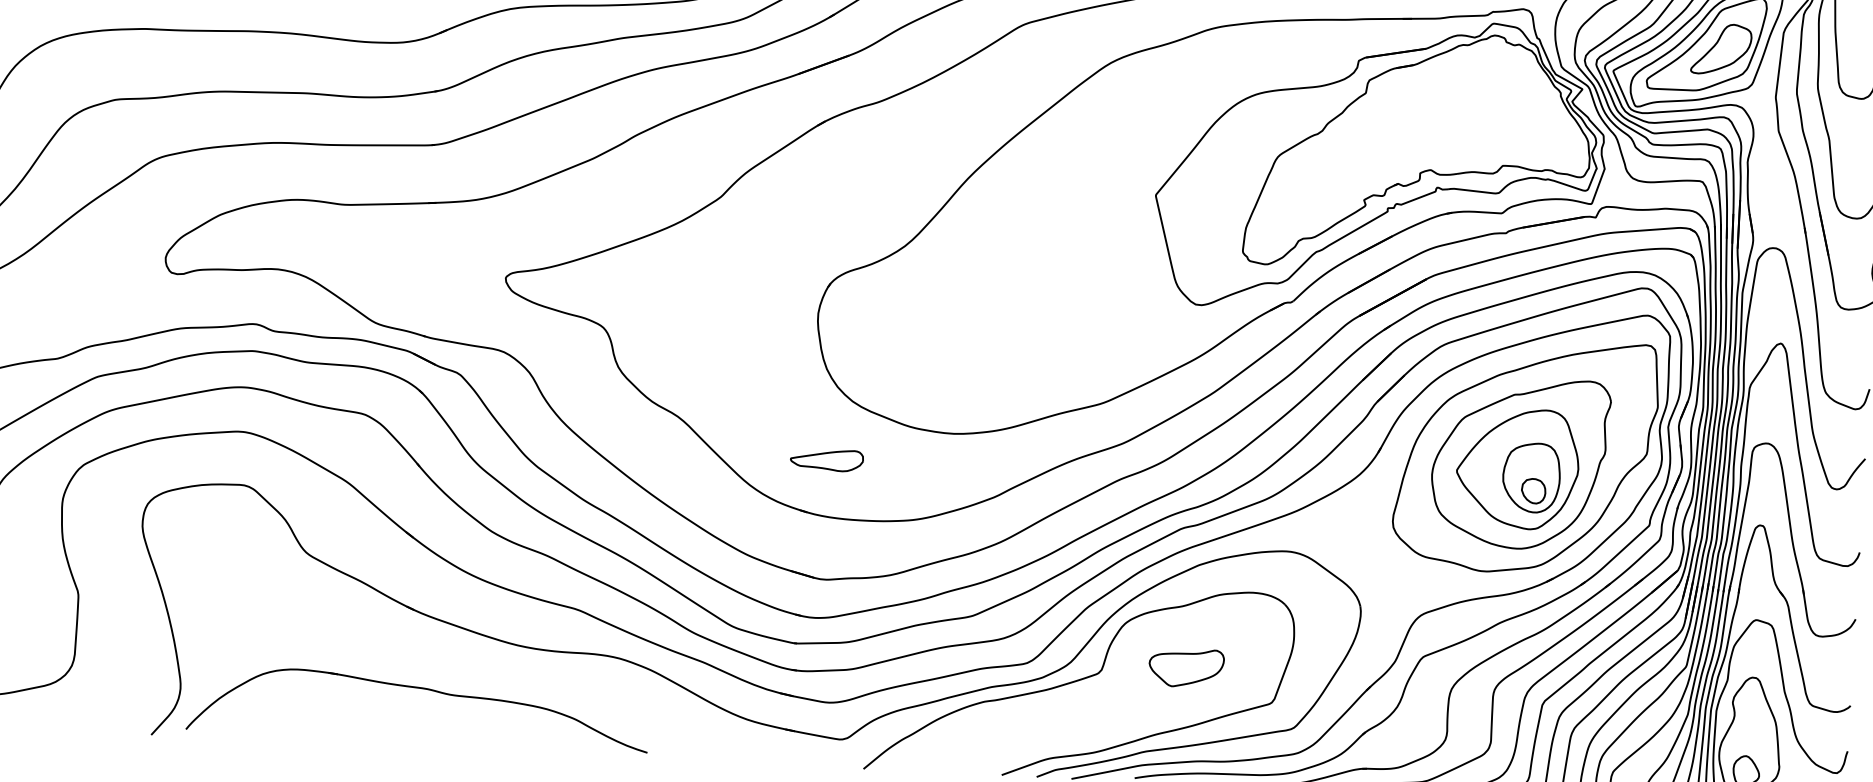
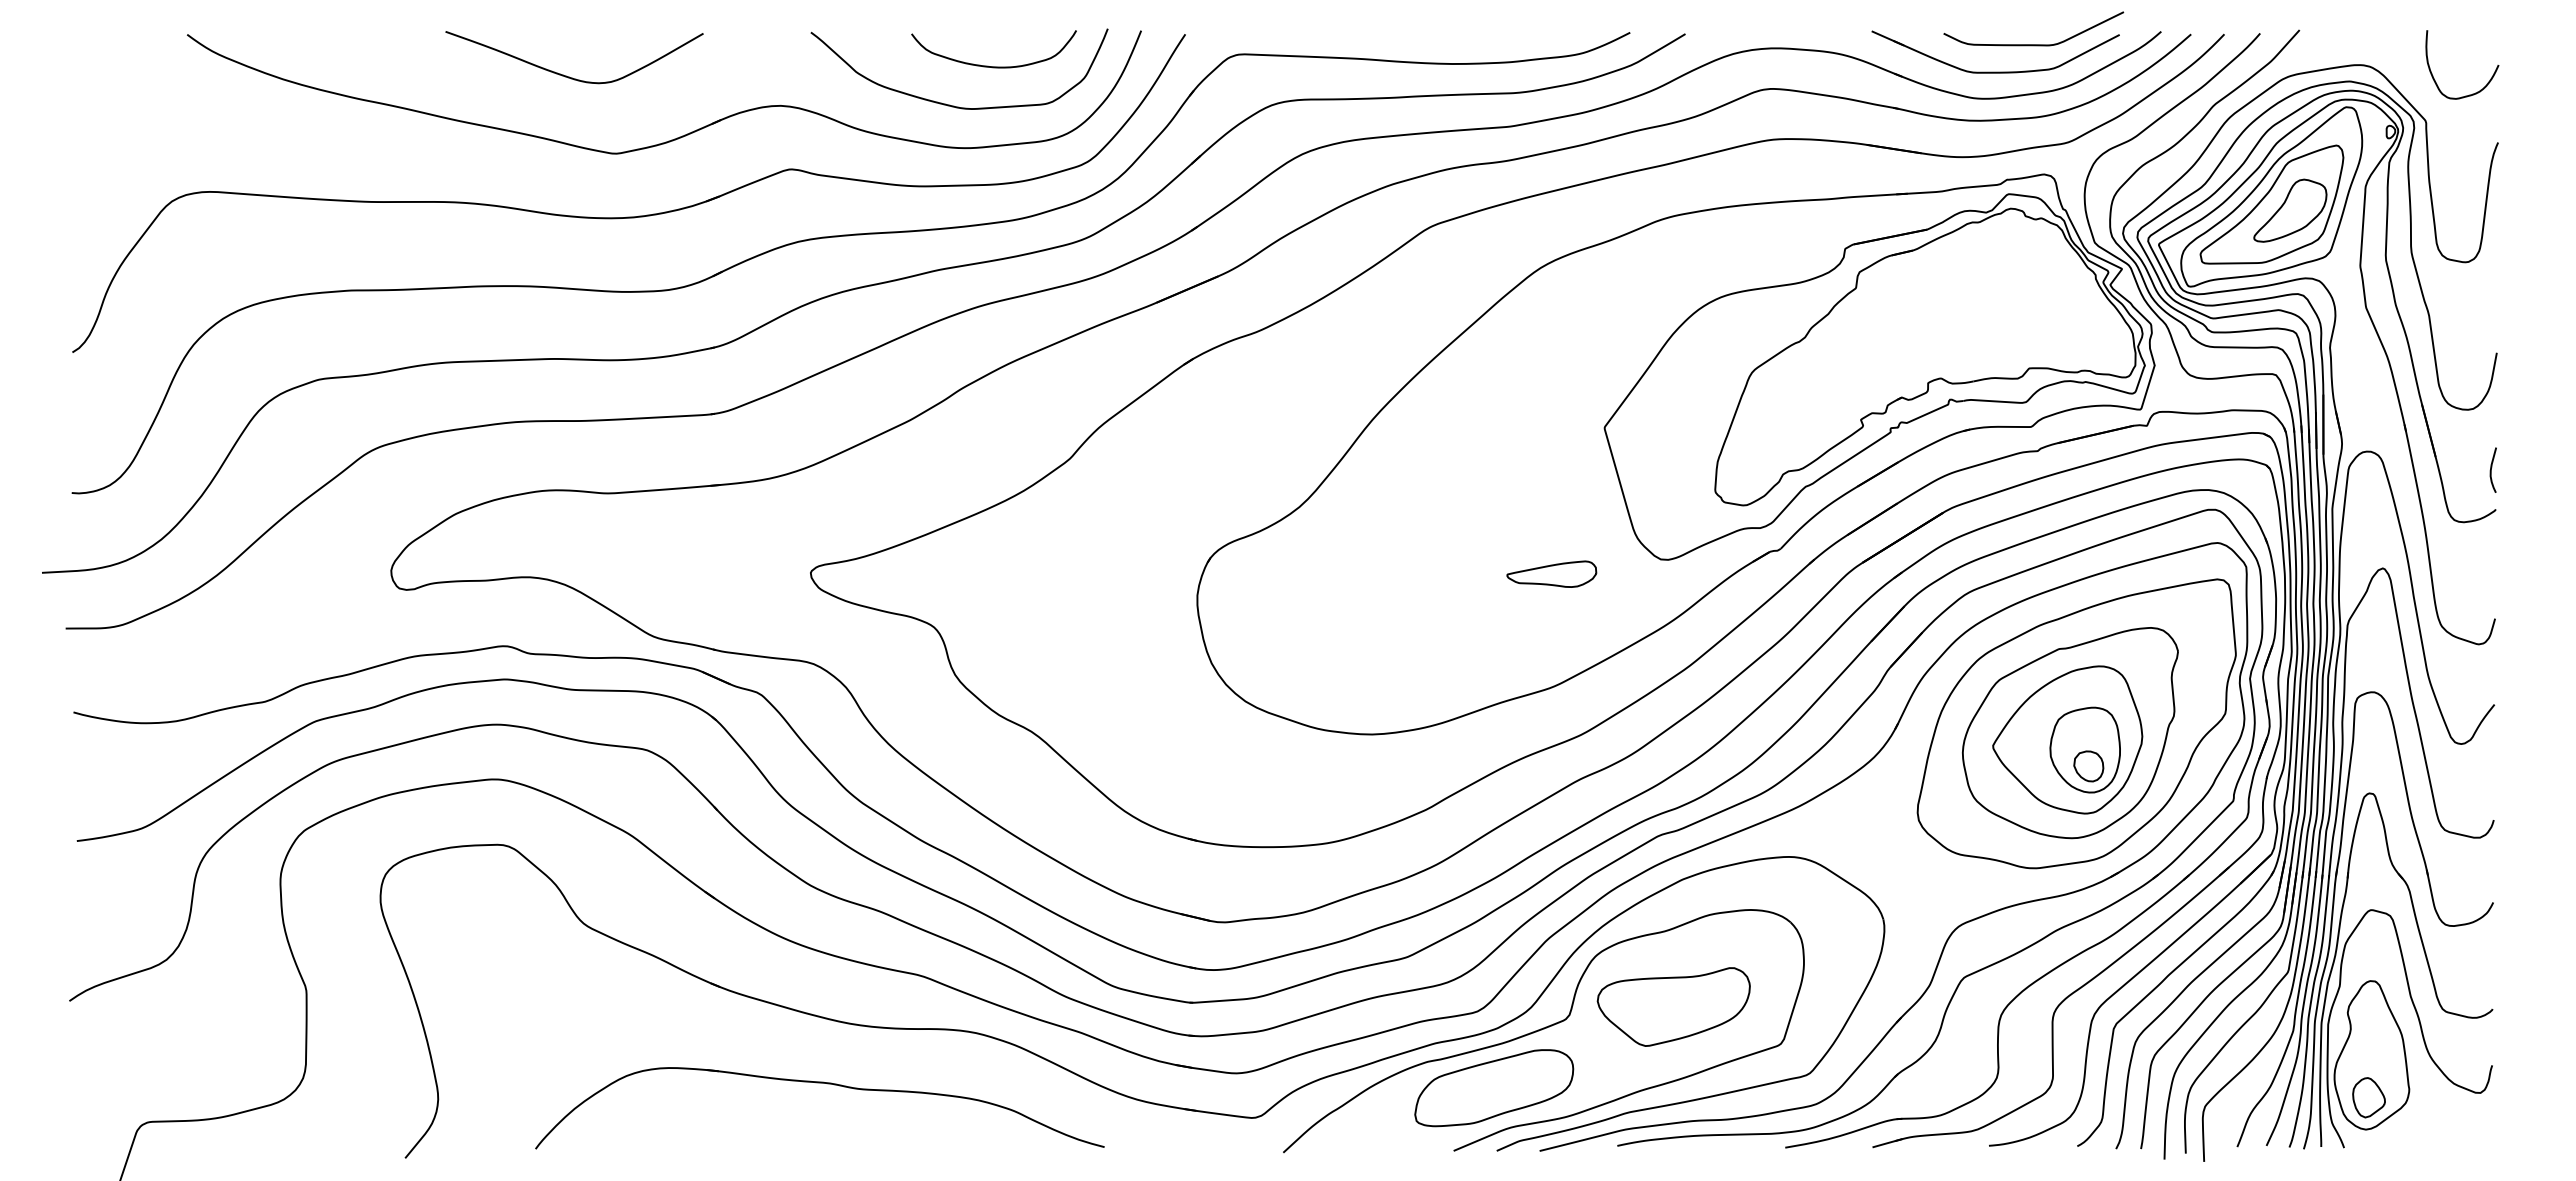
part: (826, 459) -> (1551, 573), moved
part: (1186, 667) -> (1673, 1006), size x1.67
part: (419, 688) -> (819, 1083), moved
part: (1037, 726) -> (1494, 1088), added

